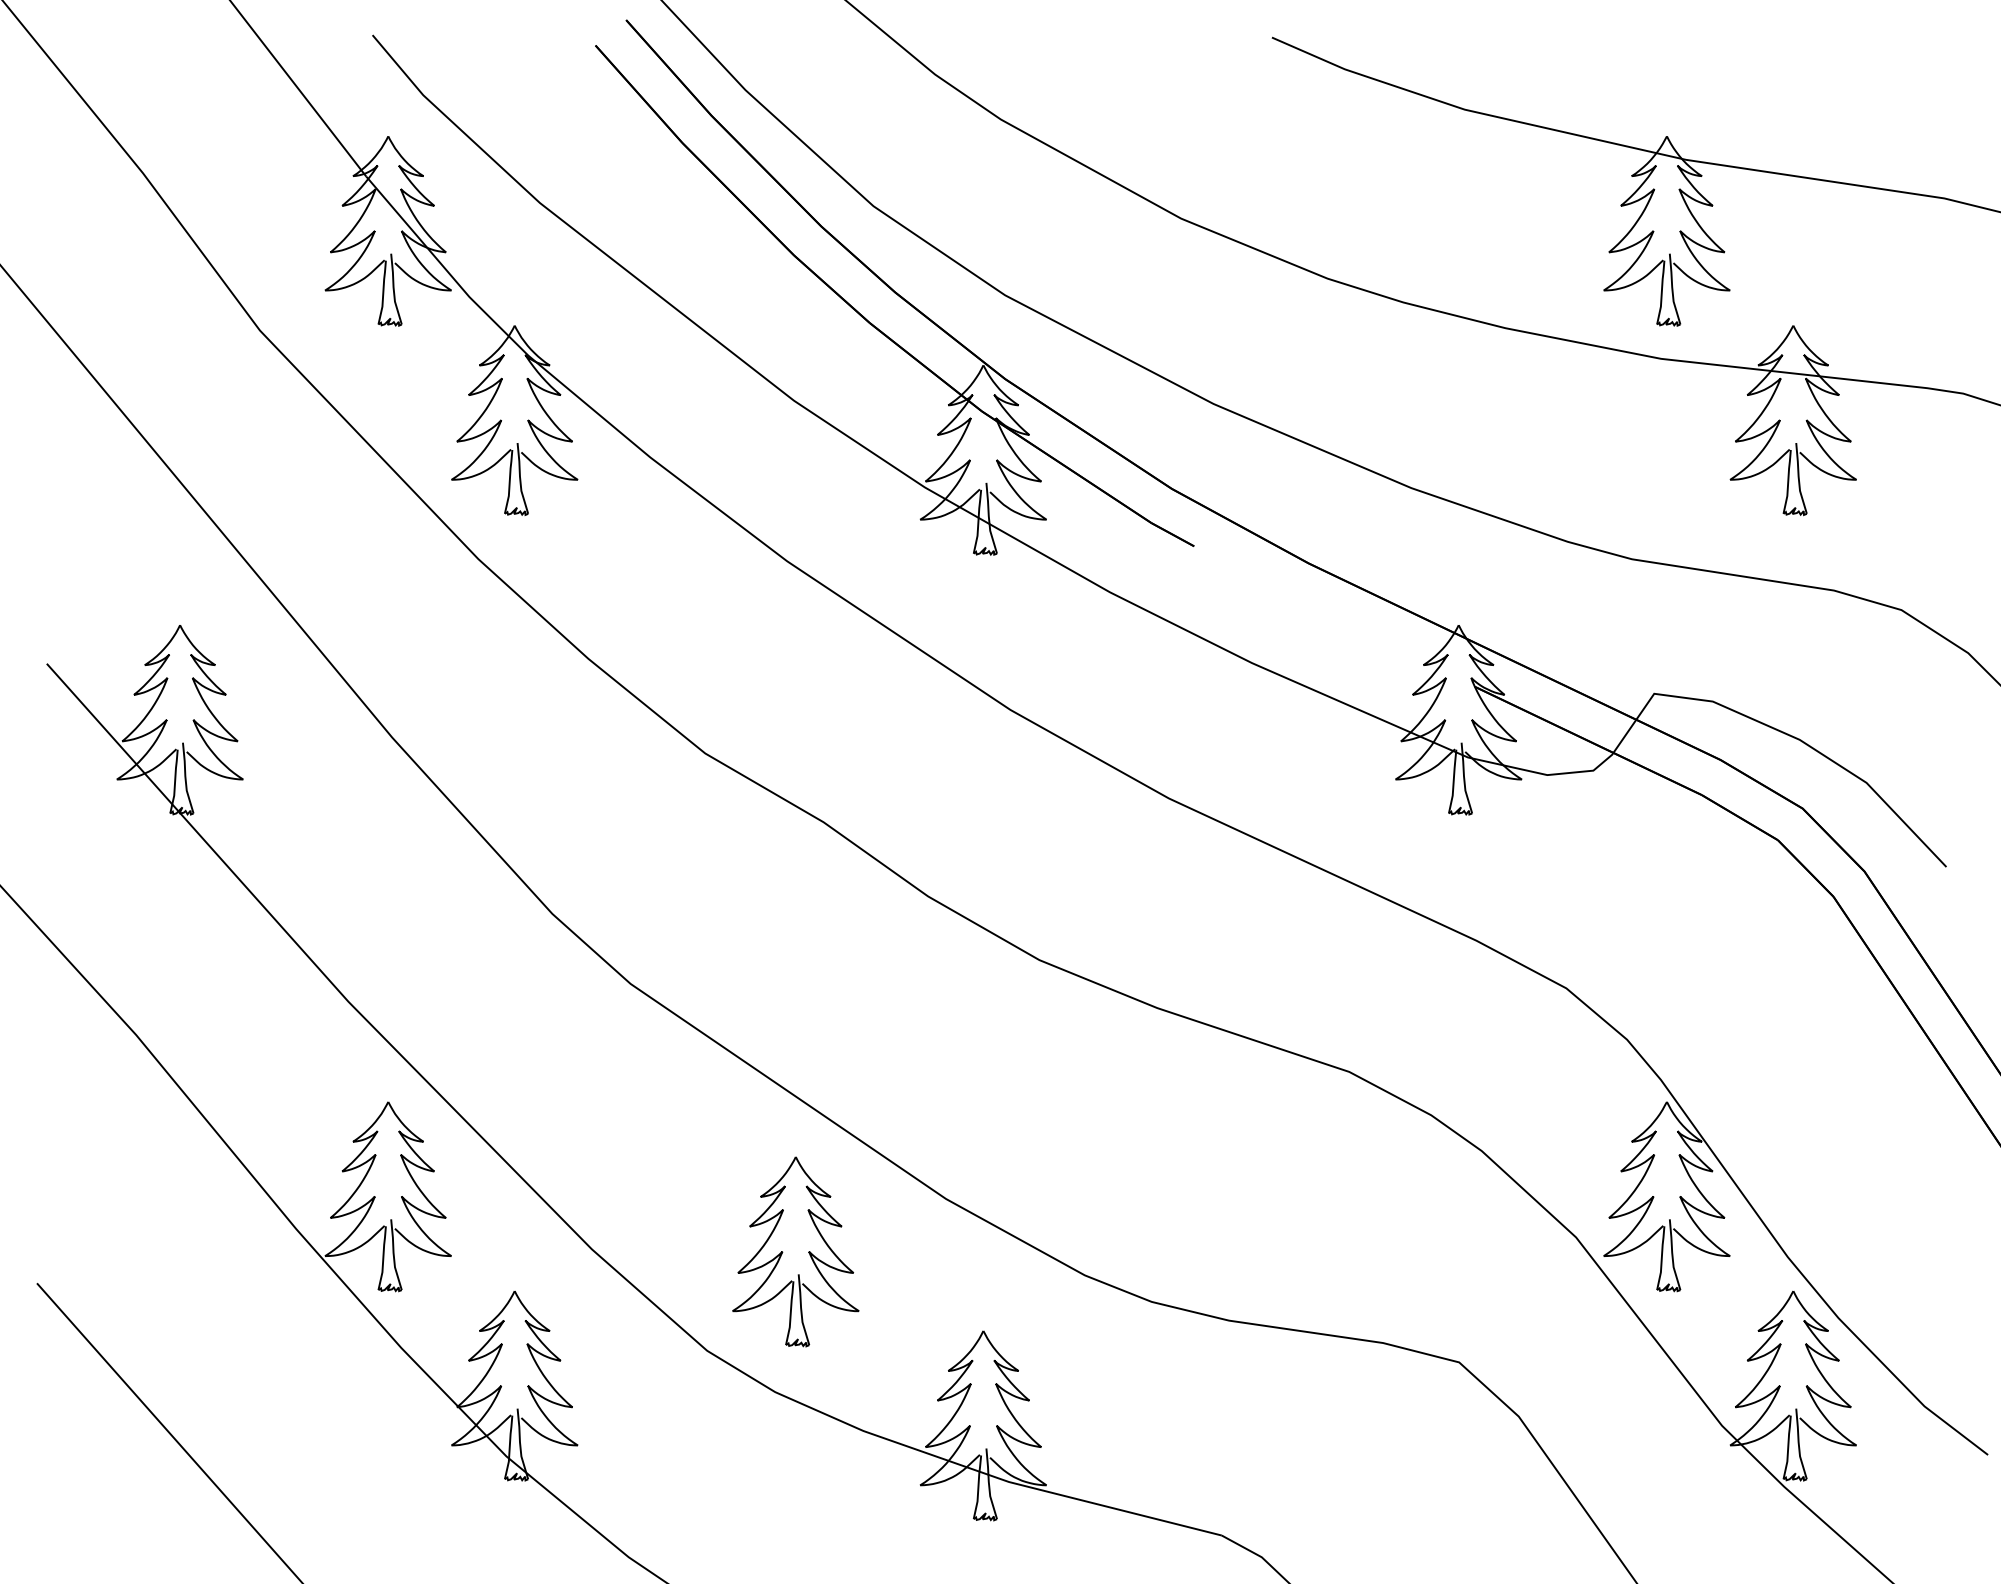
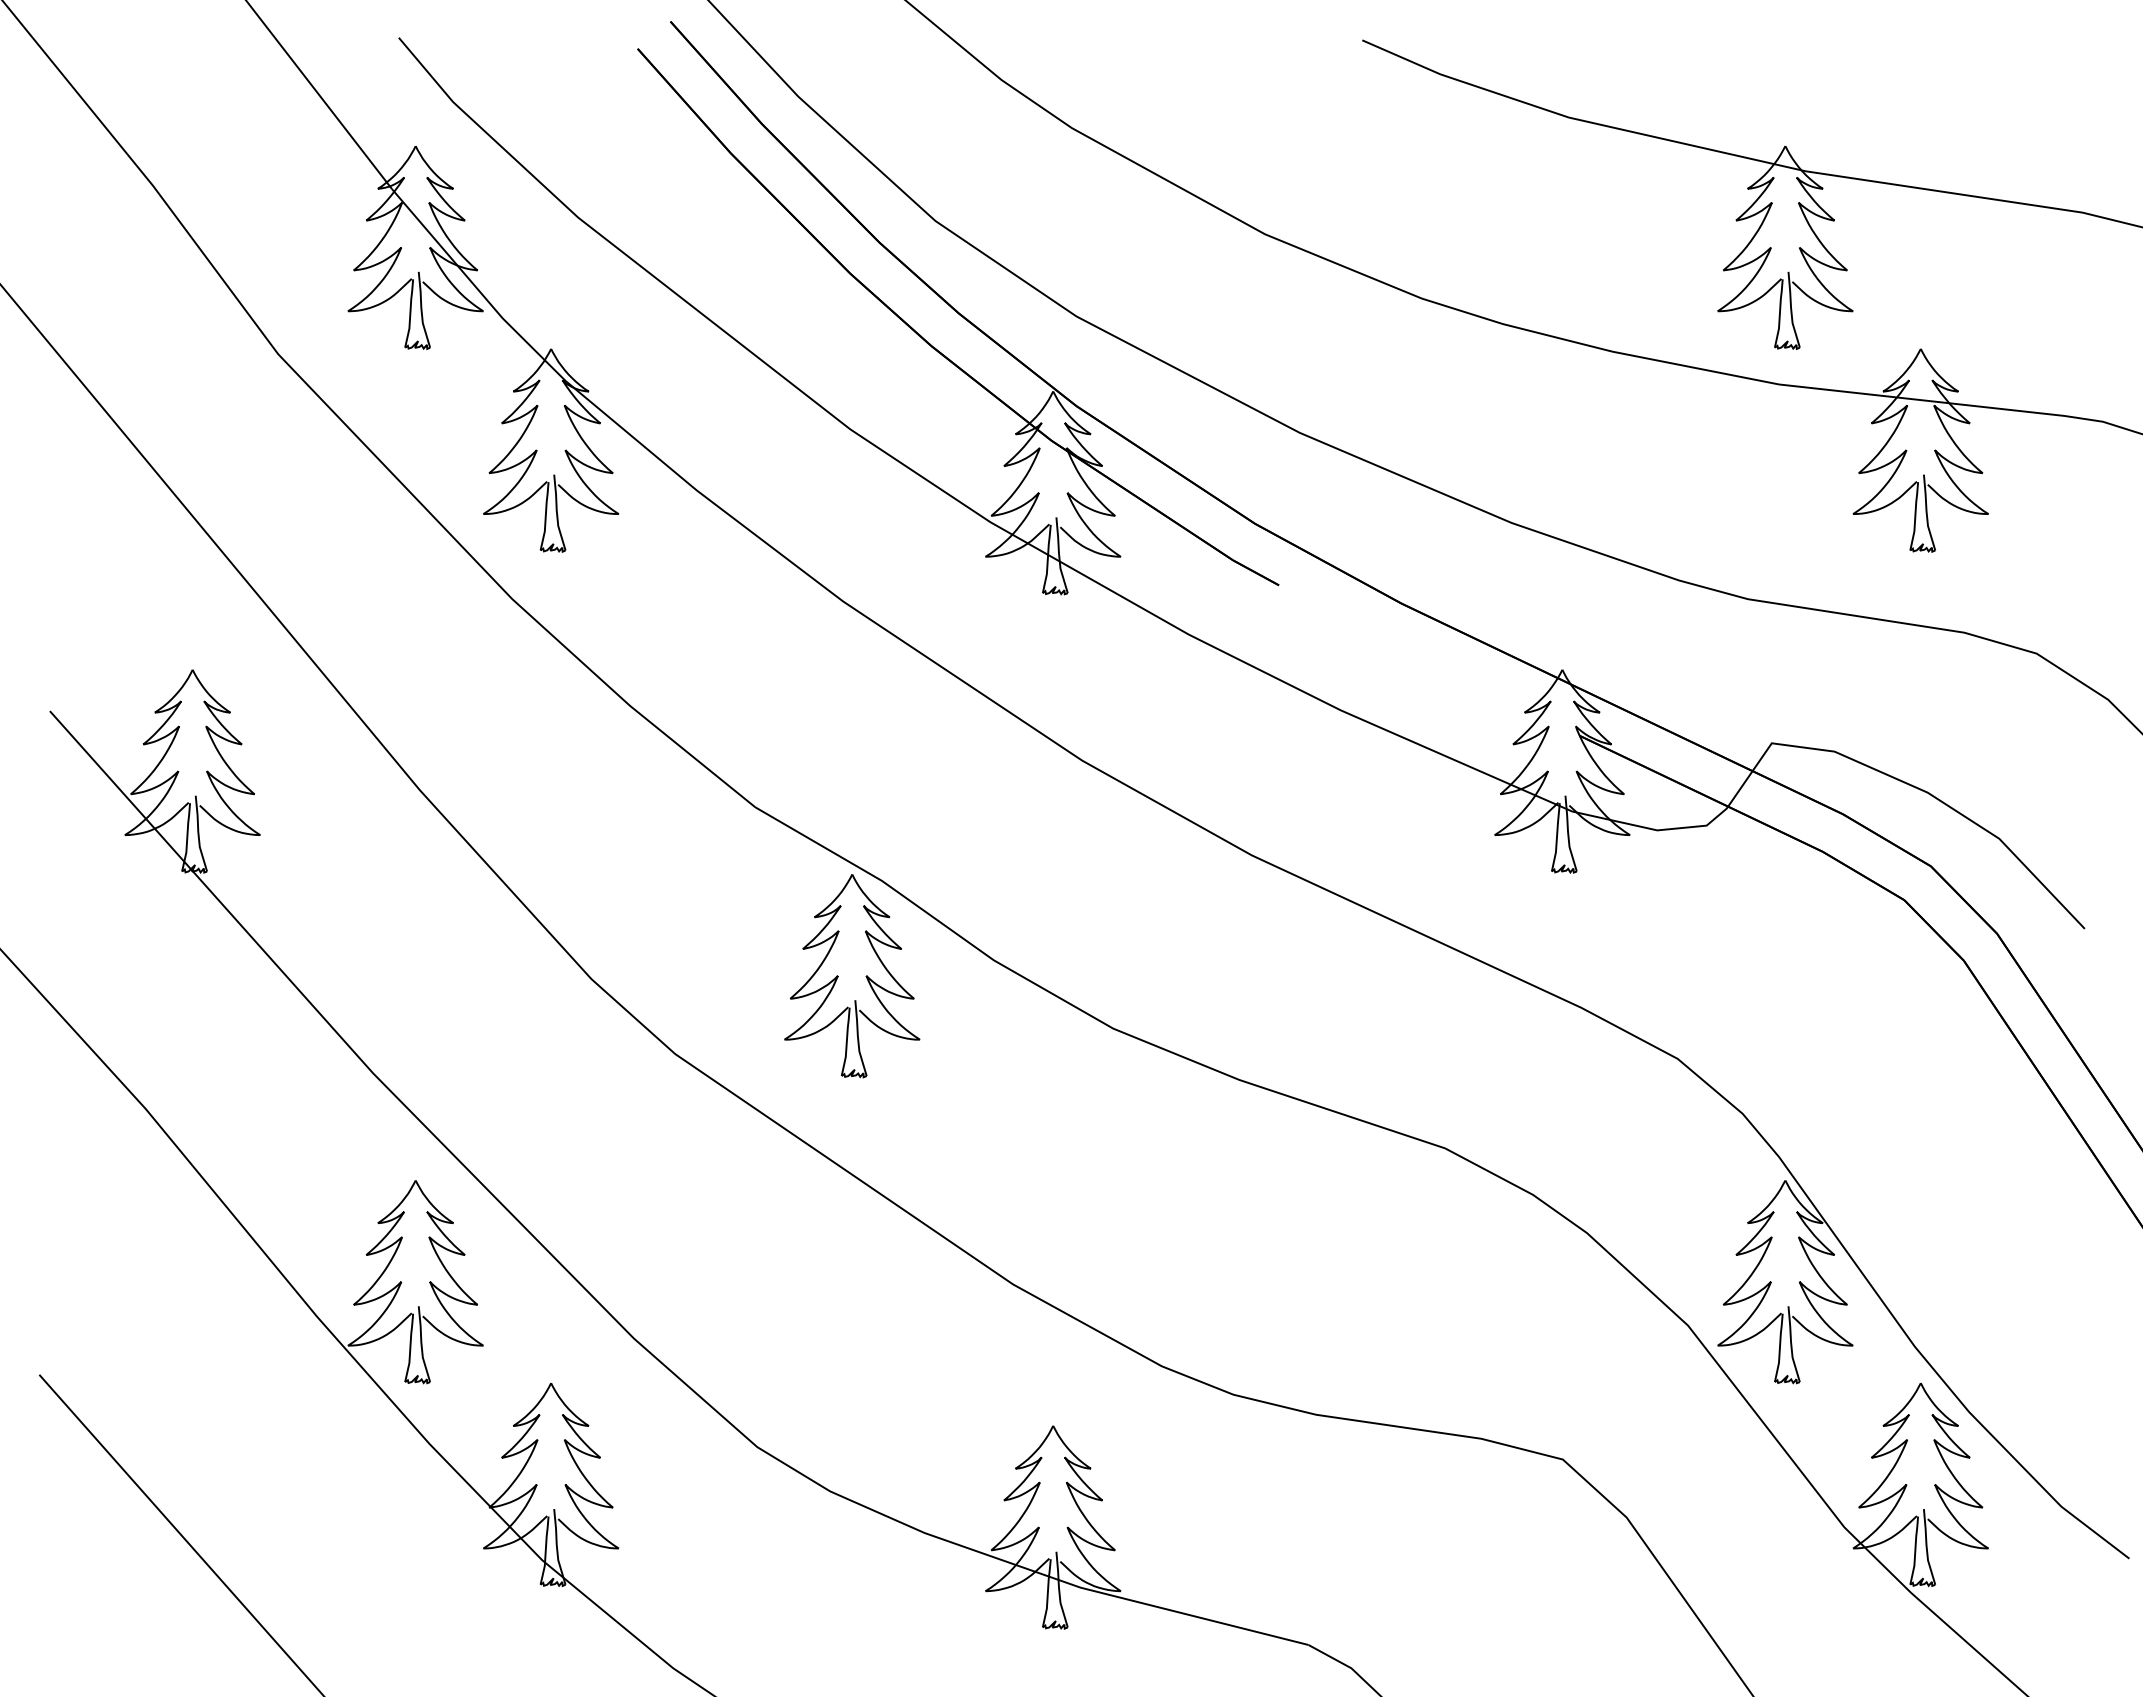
part: (808, 1252) -> (865, 976), moved

